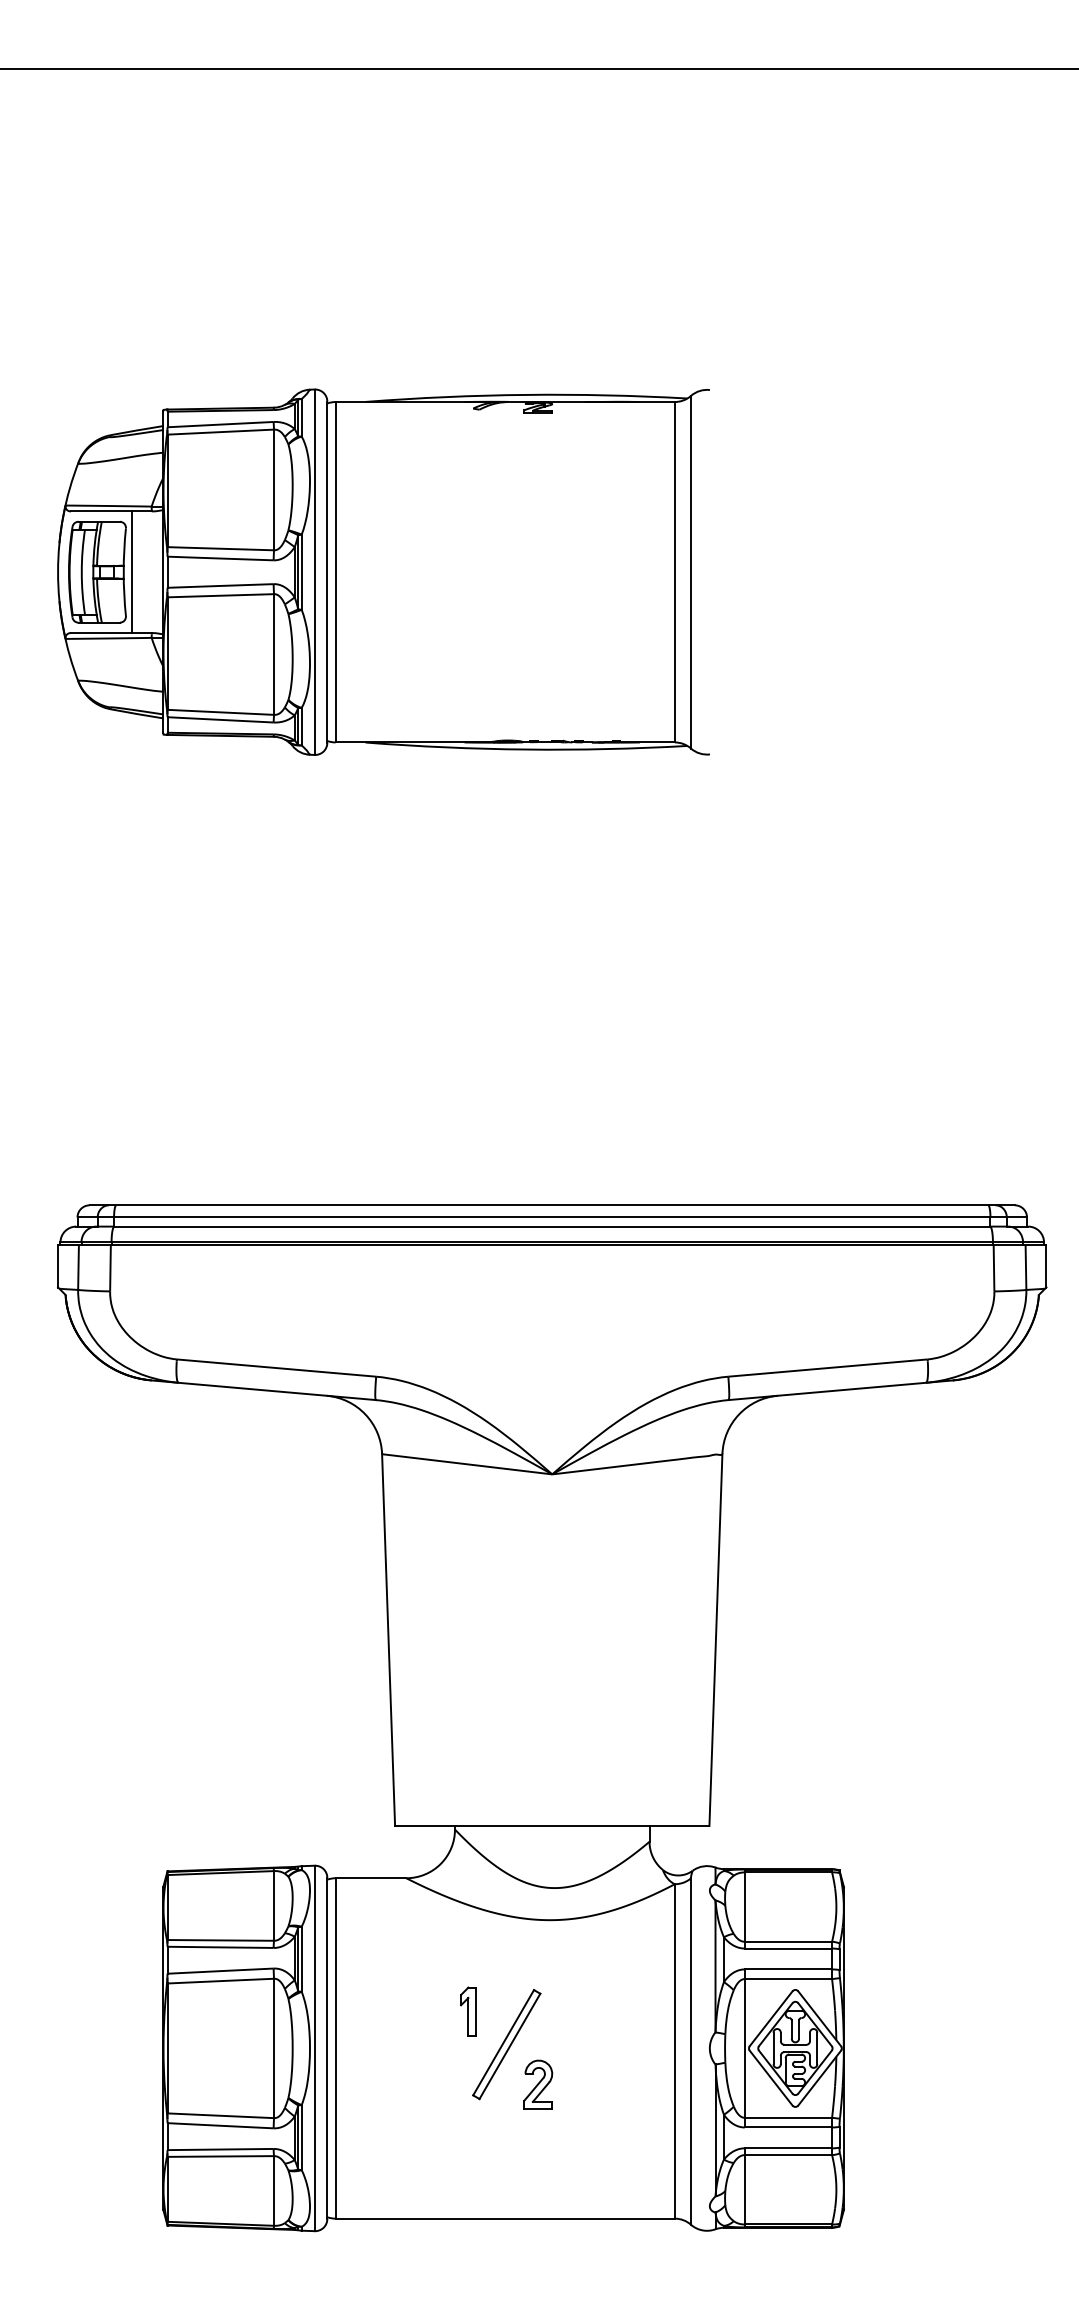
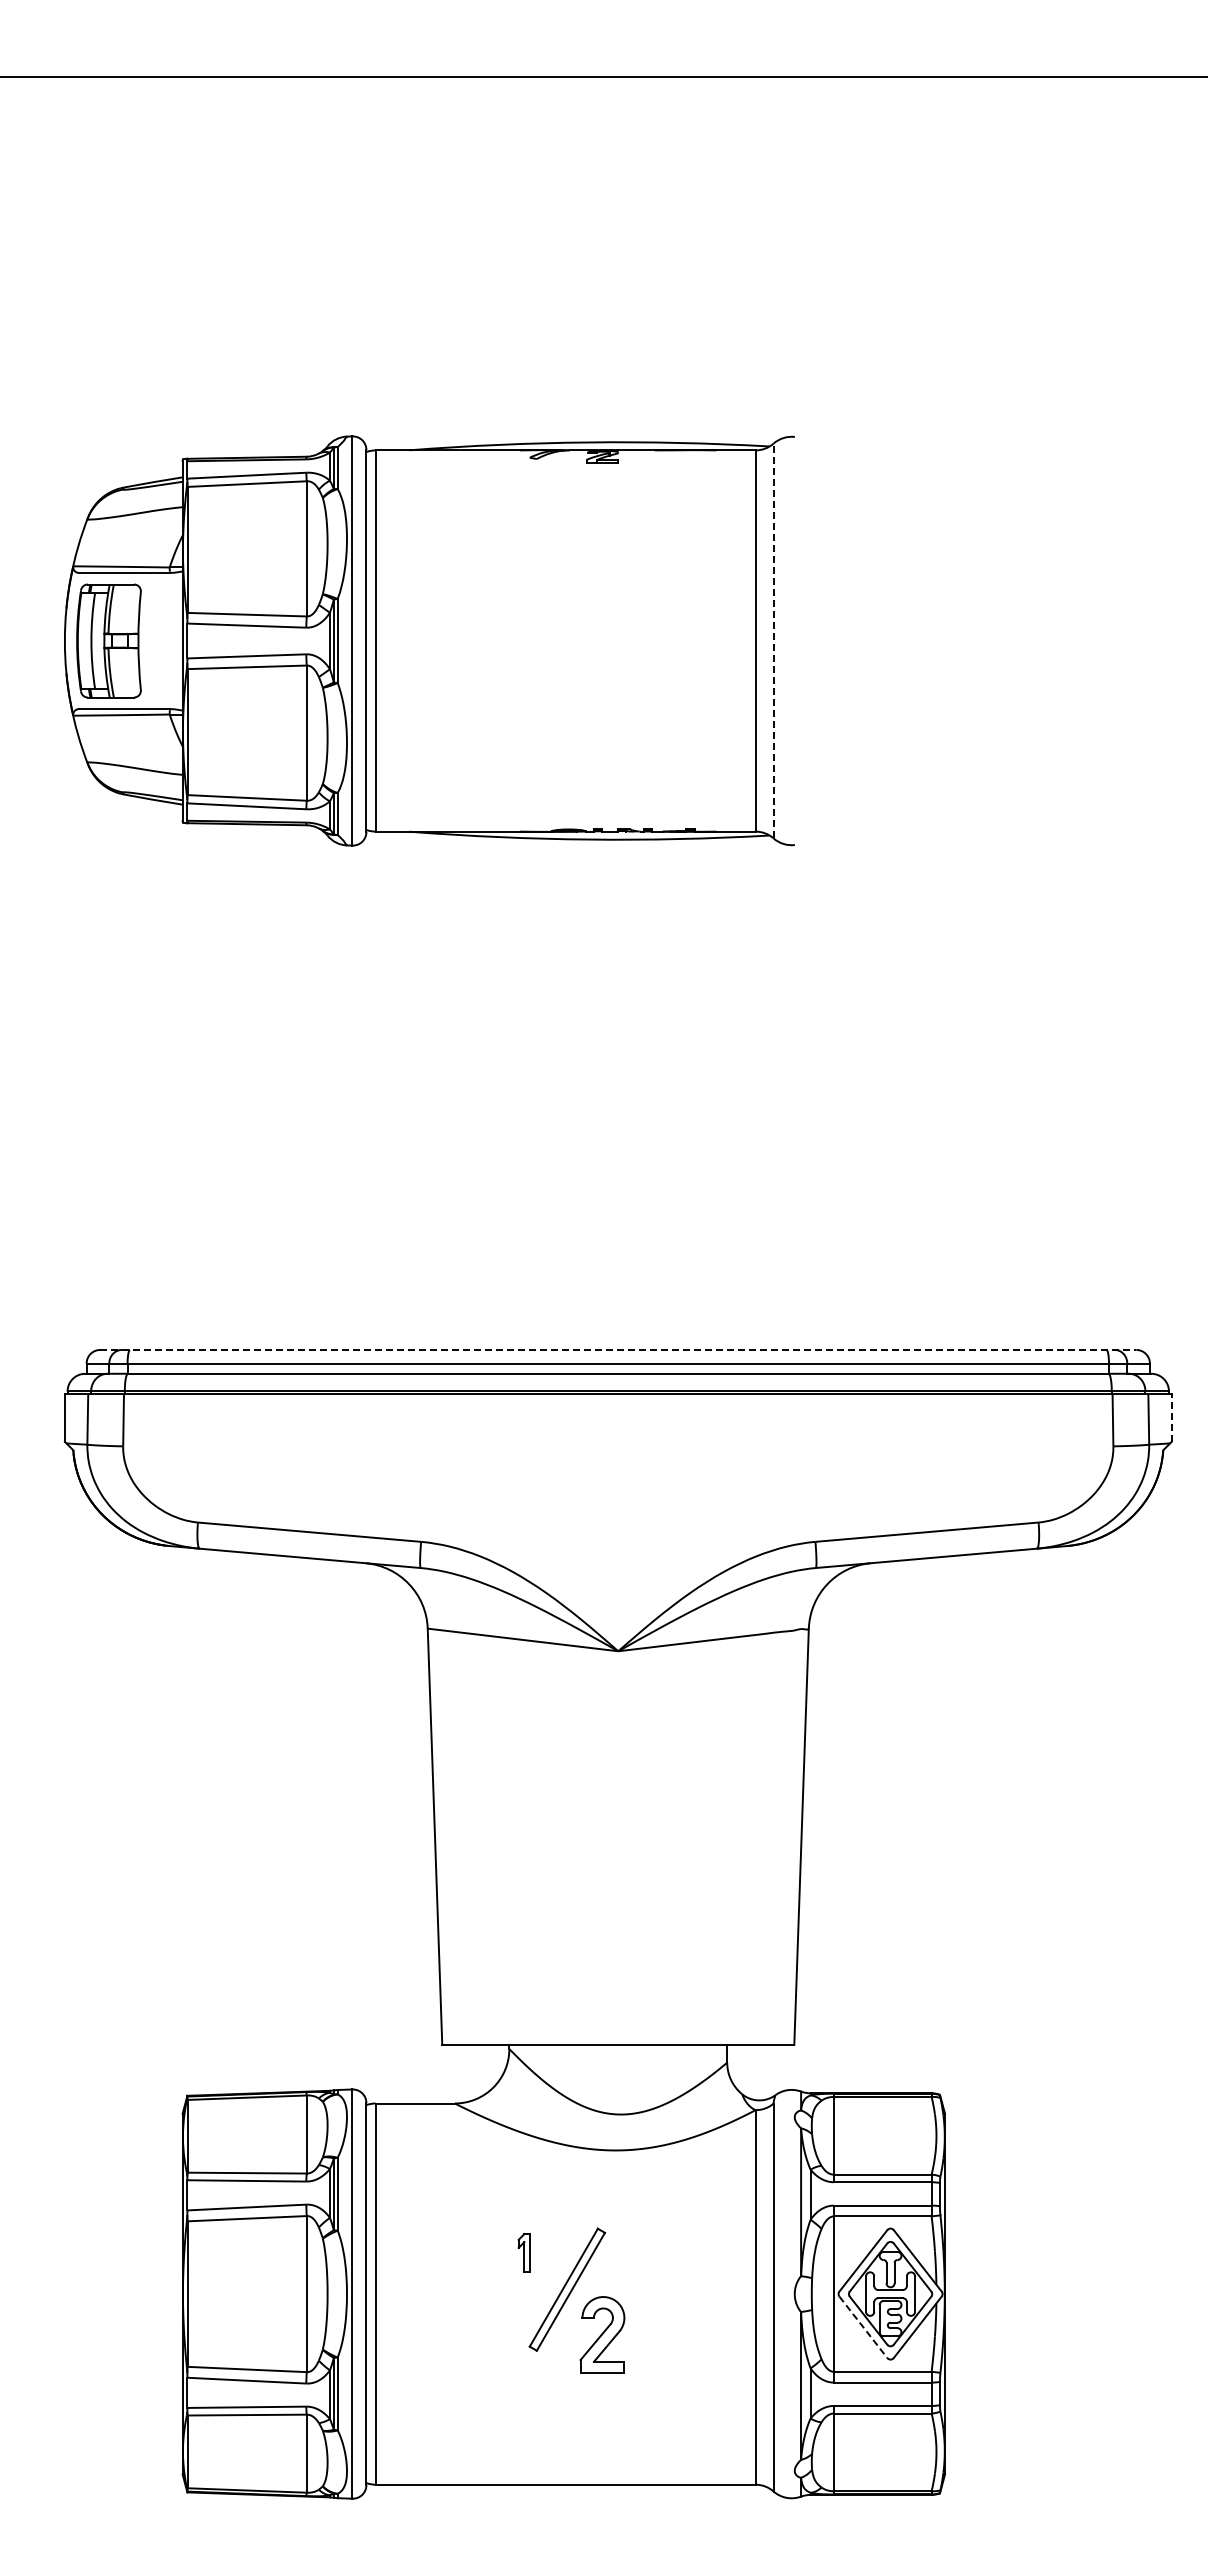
line: (132, 571) -> (148, 640), removed
line: (690, 571) -> (773, 640), solid -> dashed
line: (552, 1204) -> (618, 1349), solid -> dashed
line: (1046, 1266) -> (1171, 1418), solid -> dashed
part: (468, 2011) -> (524, 2252), size x0.7
line: (771, 2078) -> (863, 2327), solid -> dashed
part: (538, 2084) -> (602, 2334), size x1.4

